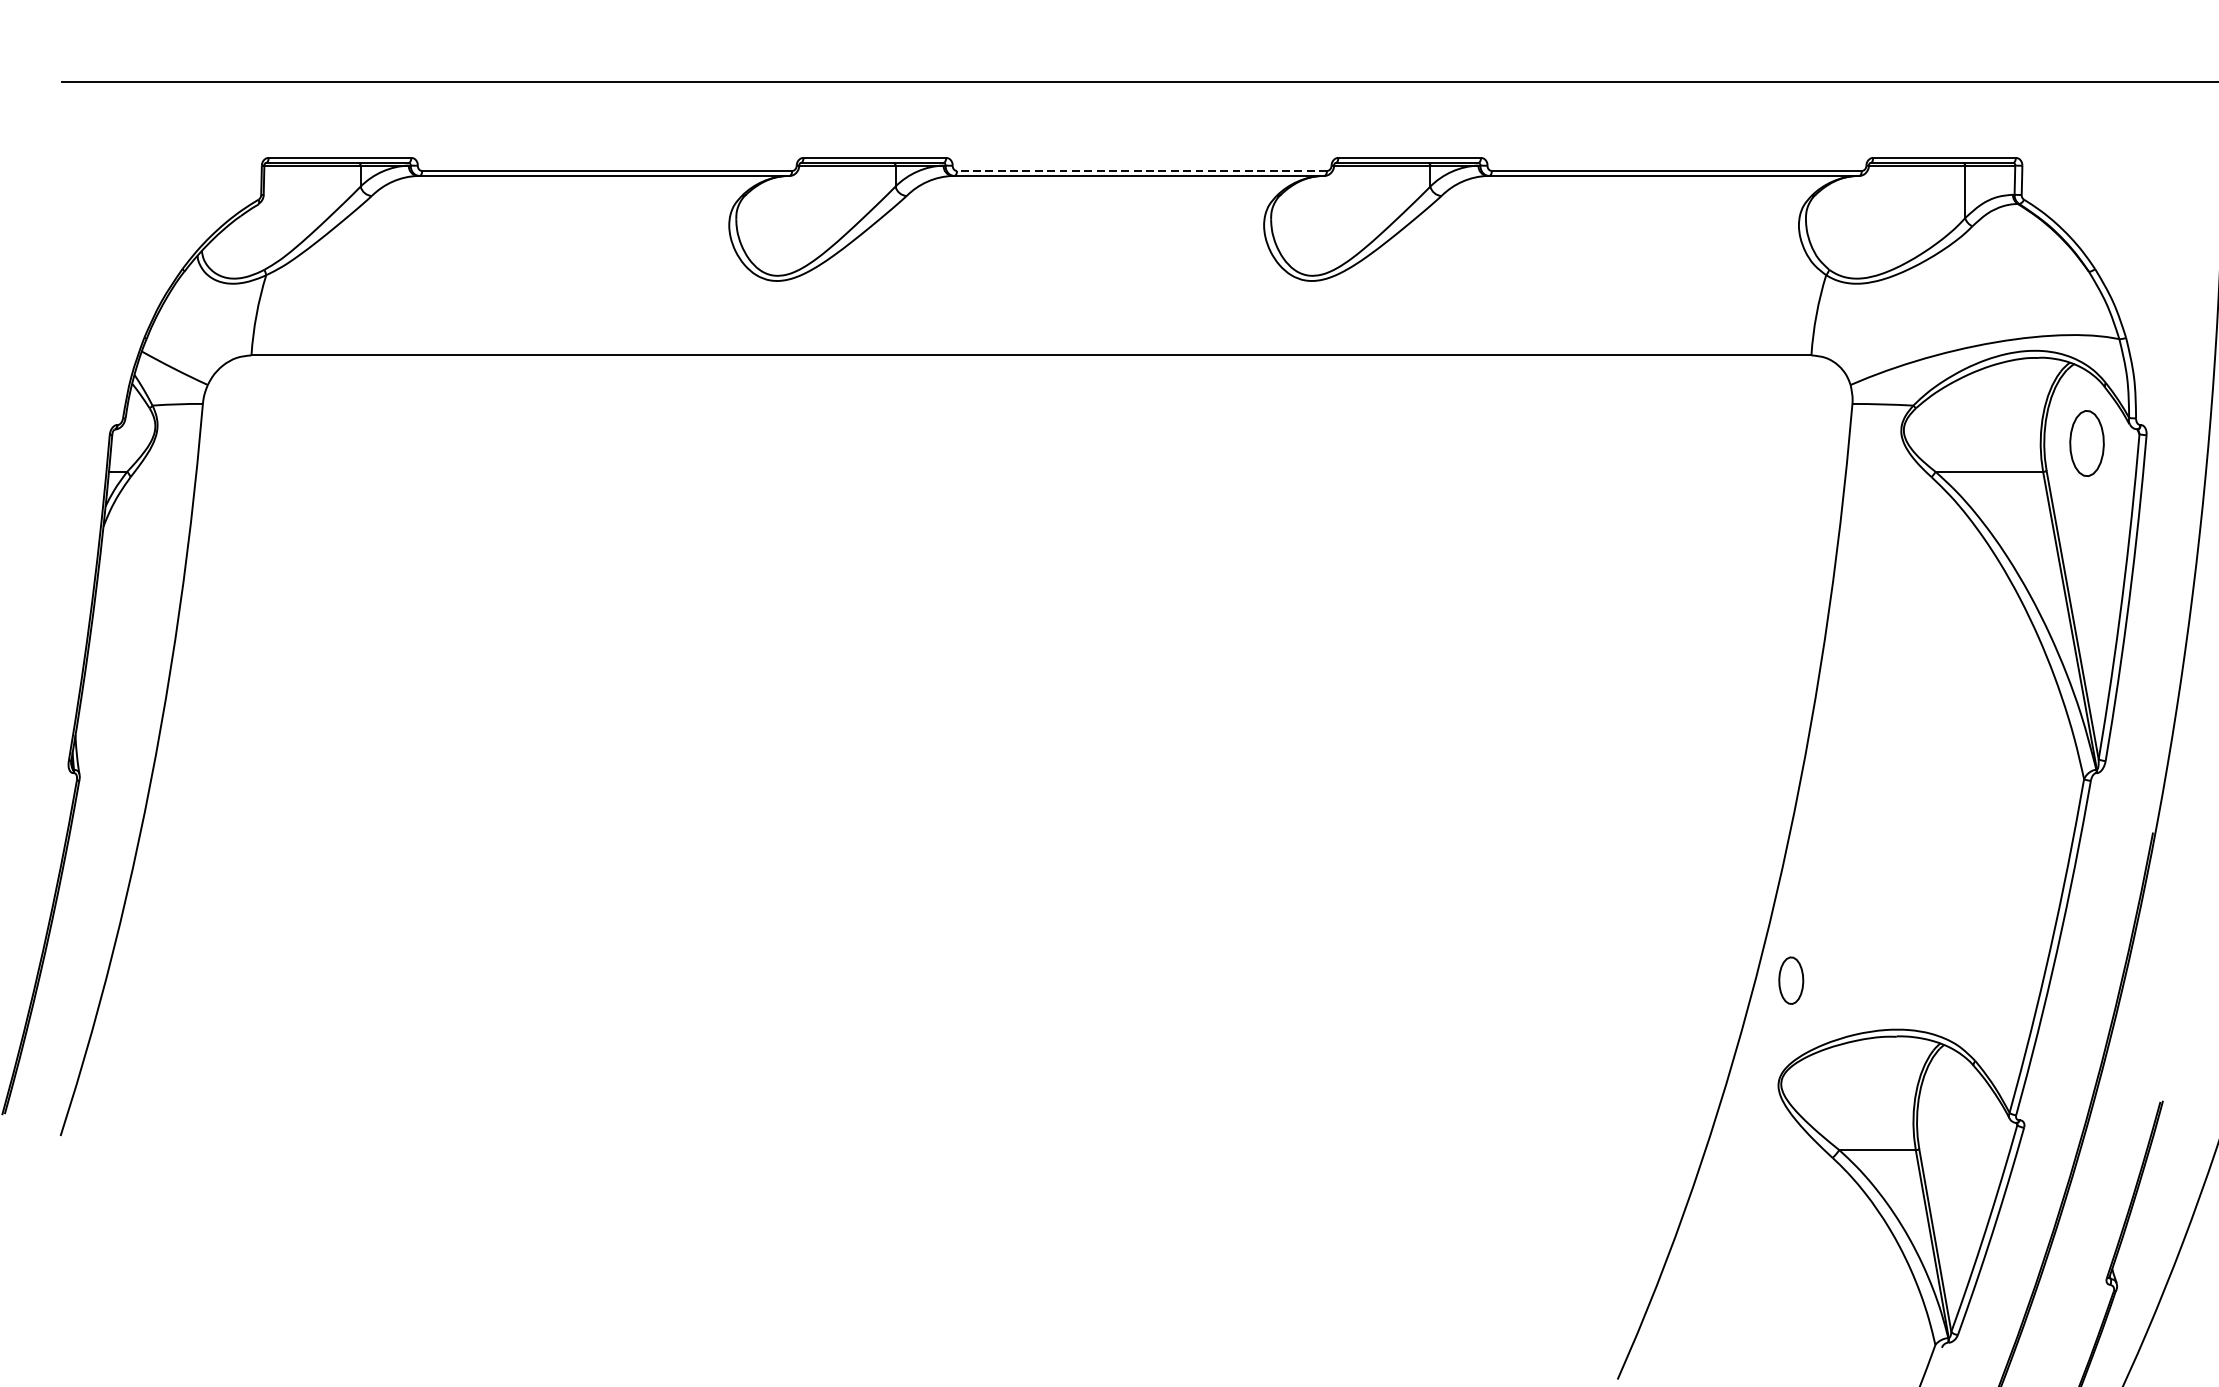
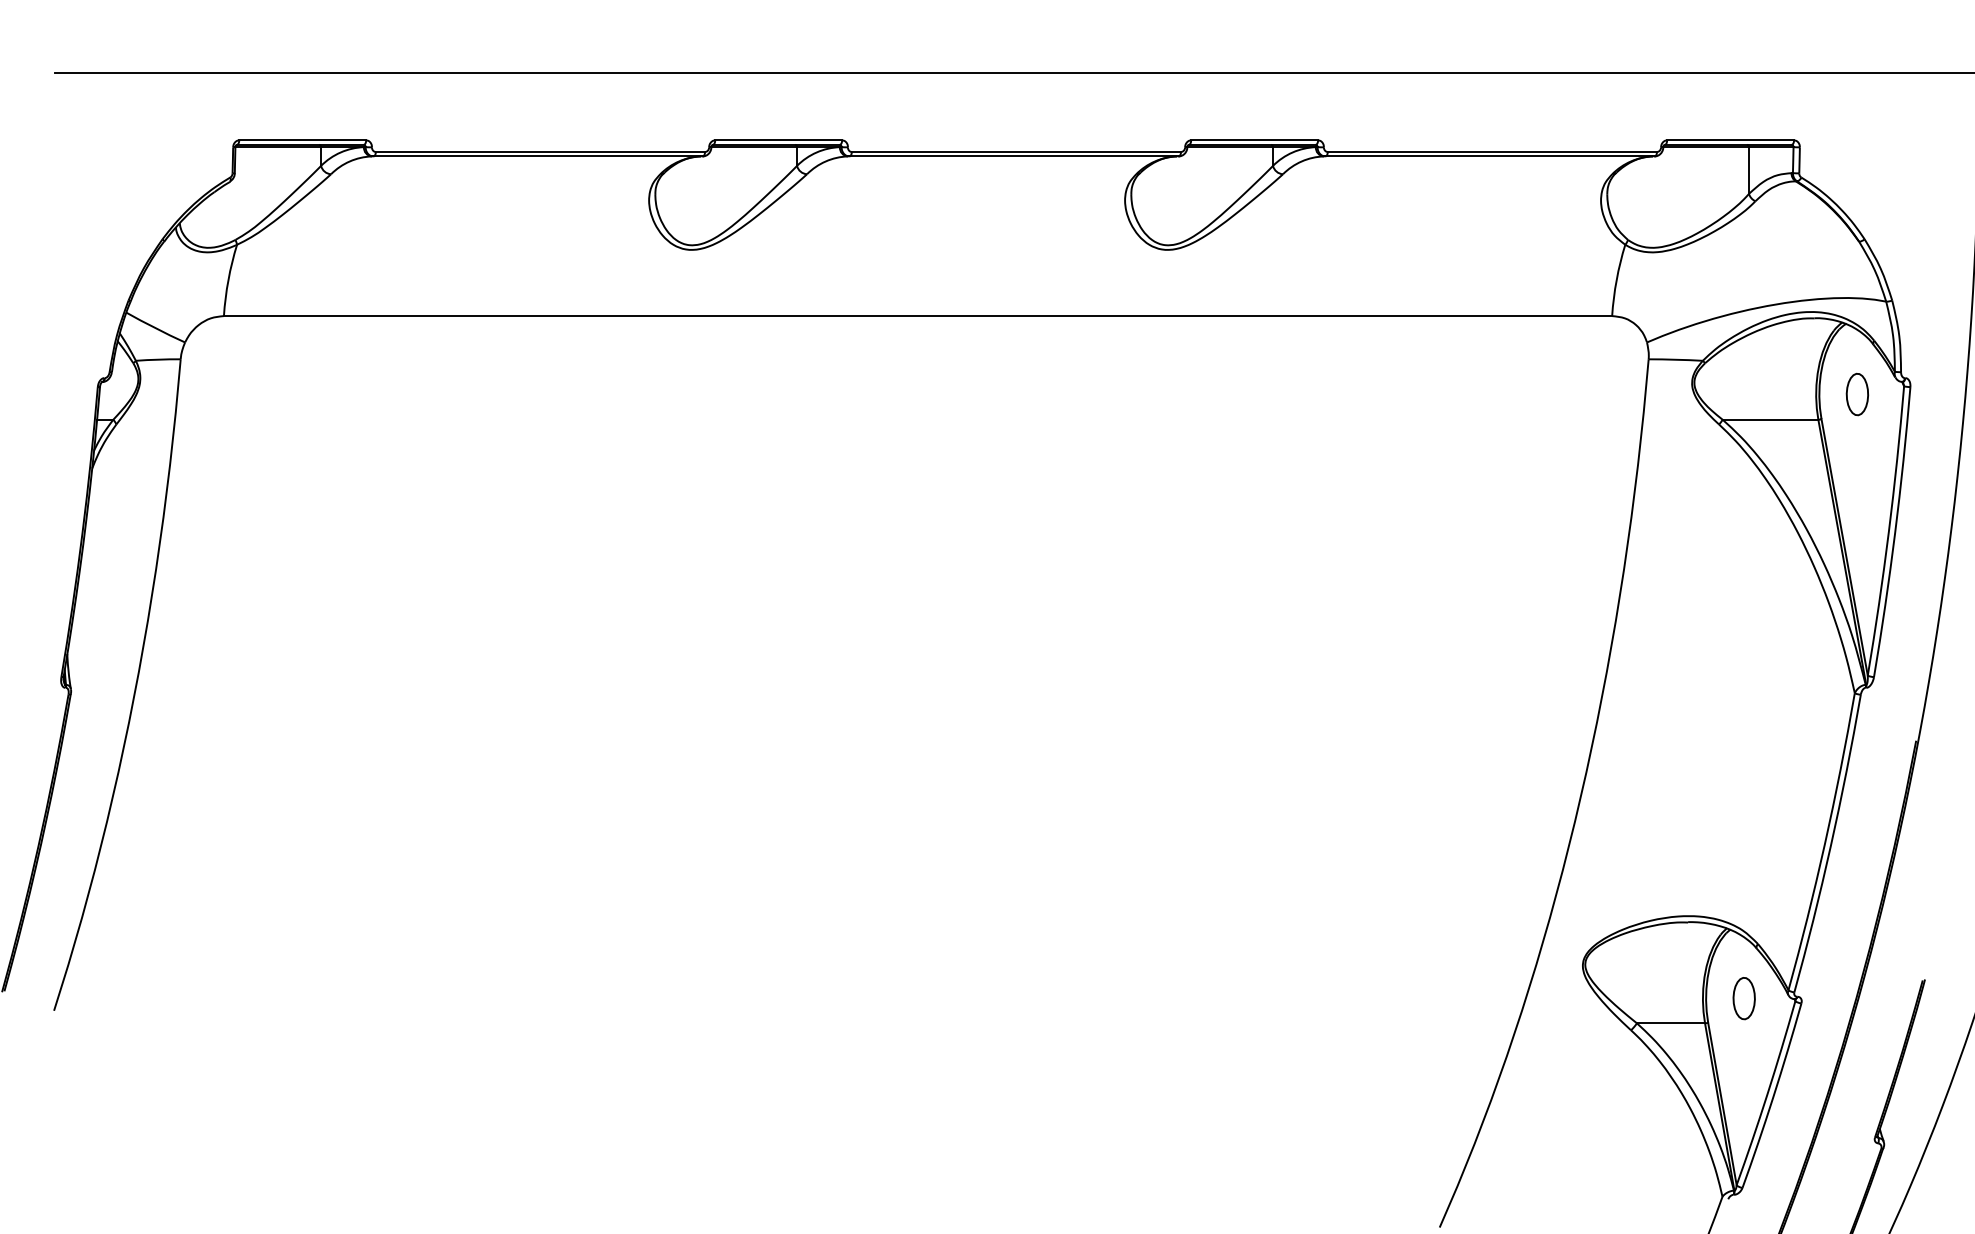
line: (1142, 170) -> (1016, 151), dashed -> solid
part: (2087, 443) -> (1857, 394), size x0.71
part: (1790, 980) -> (1743, 998), moved

